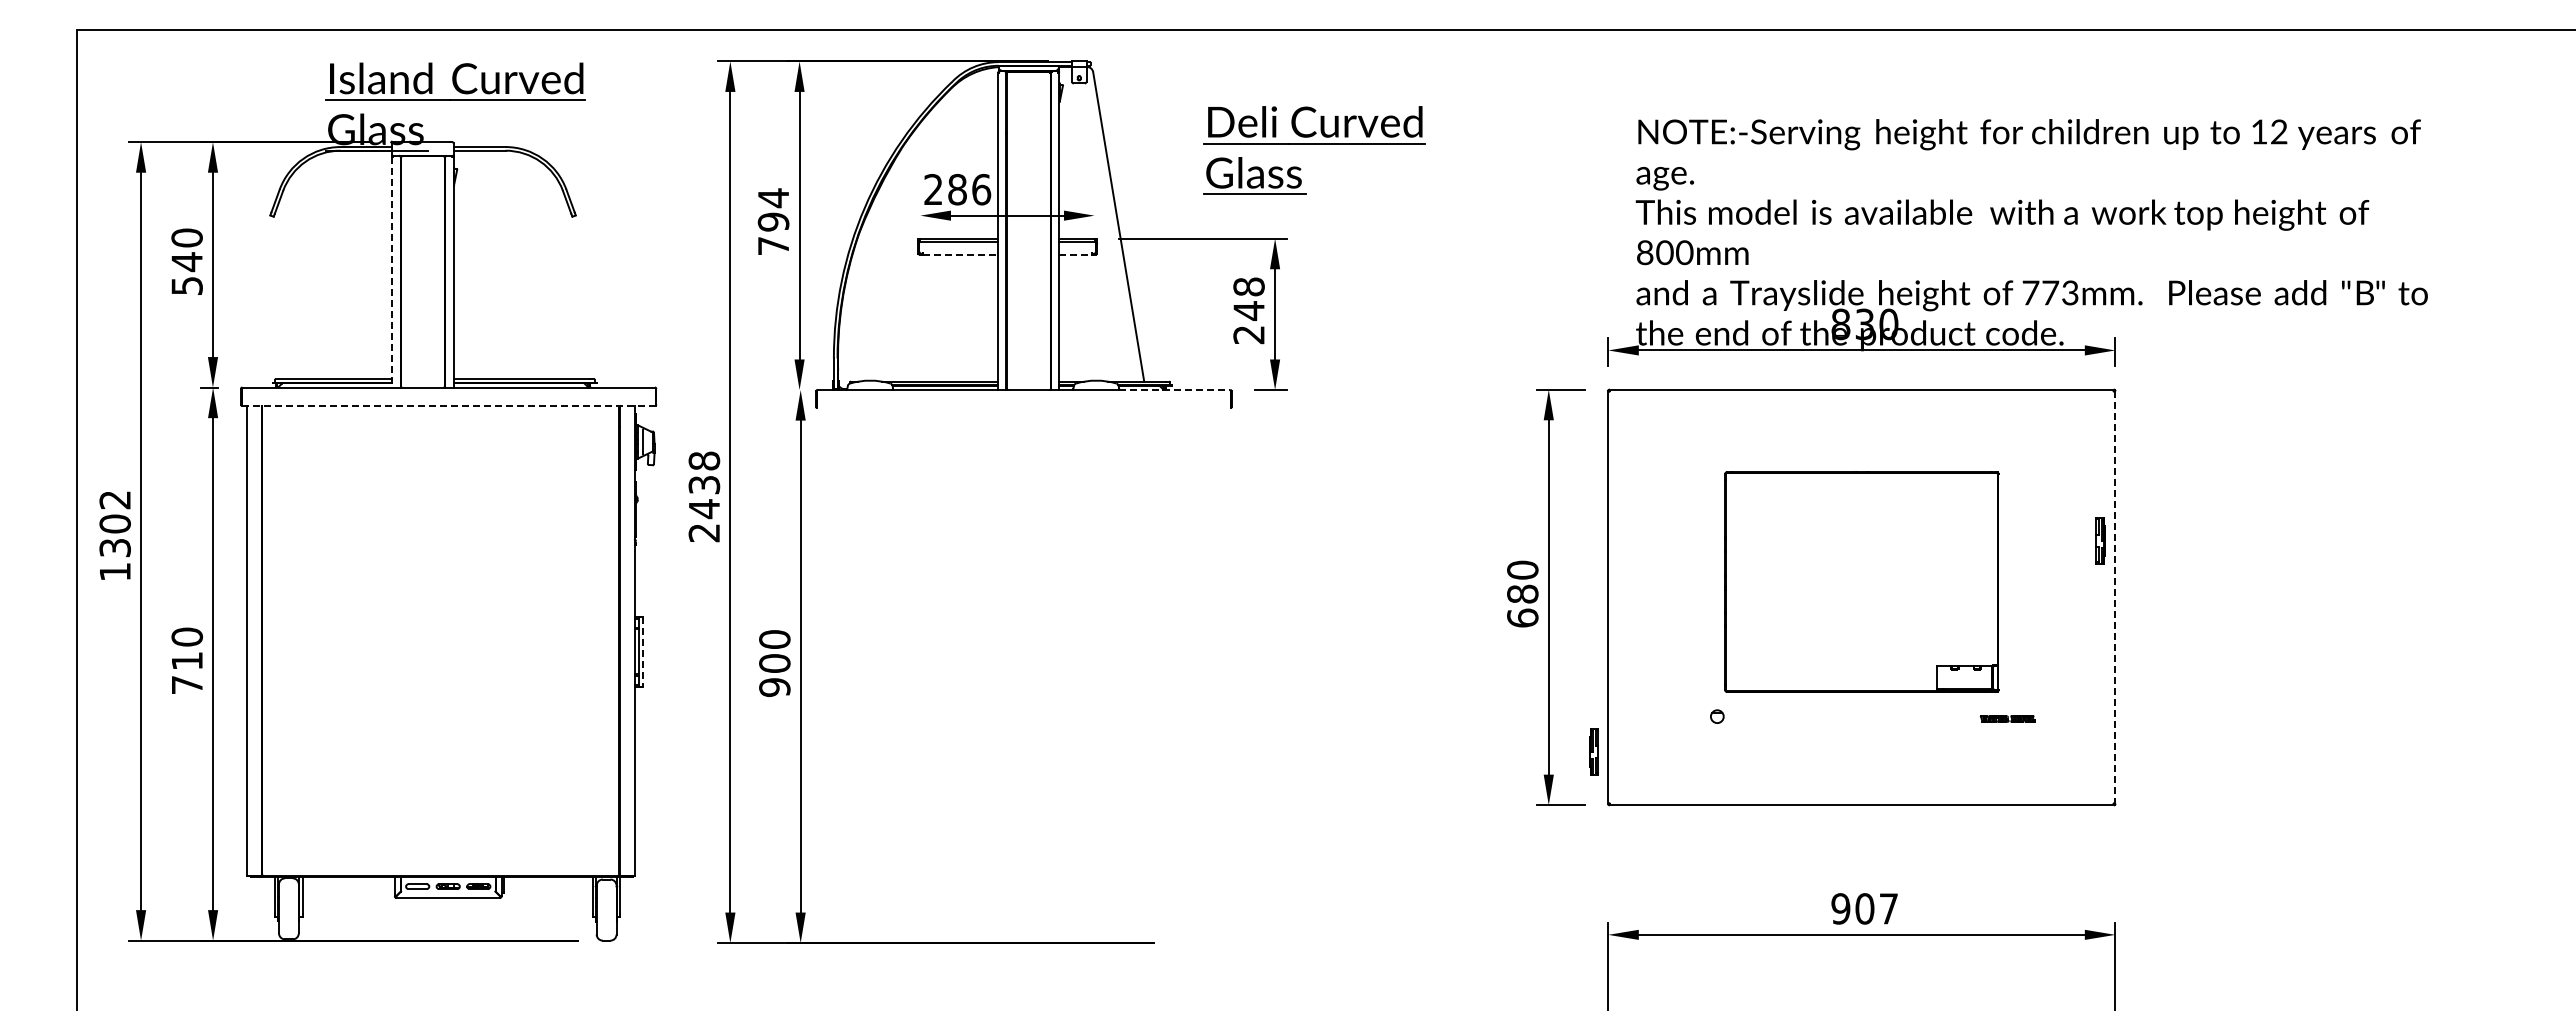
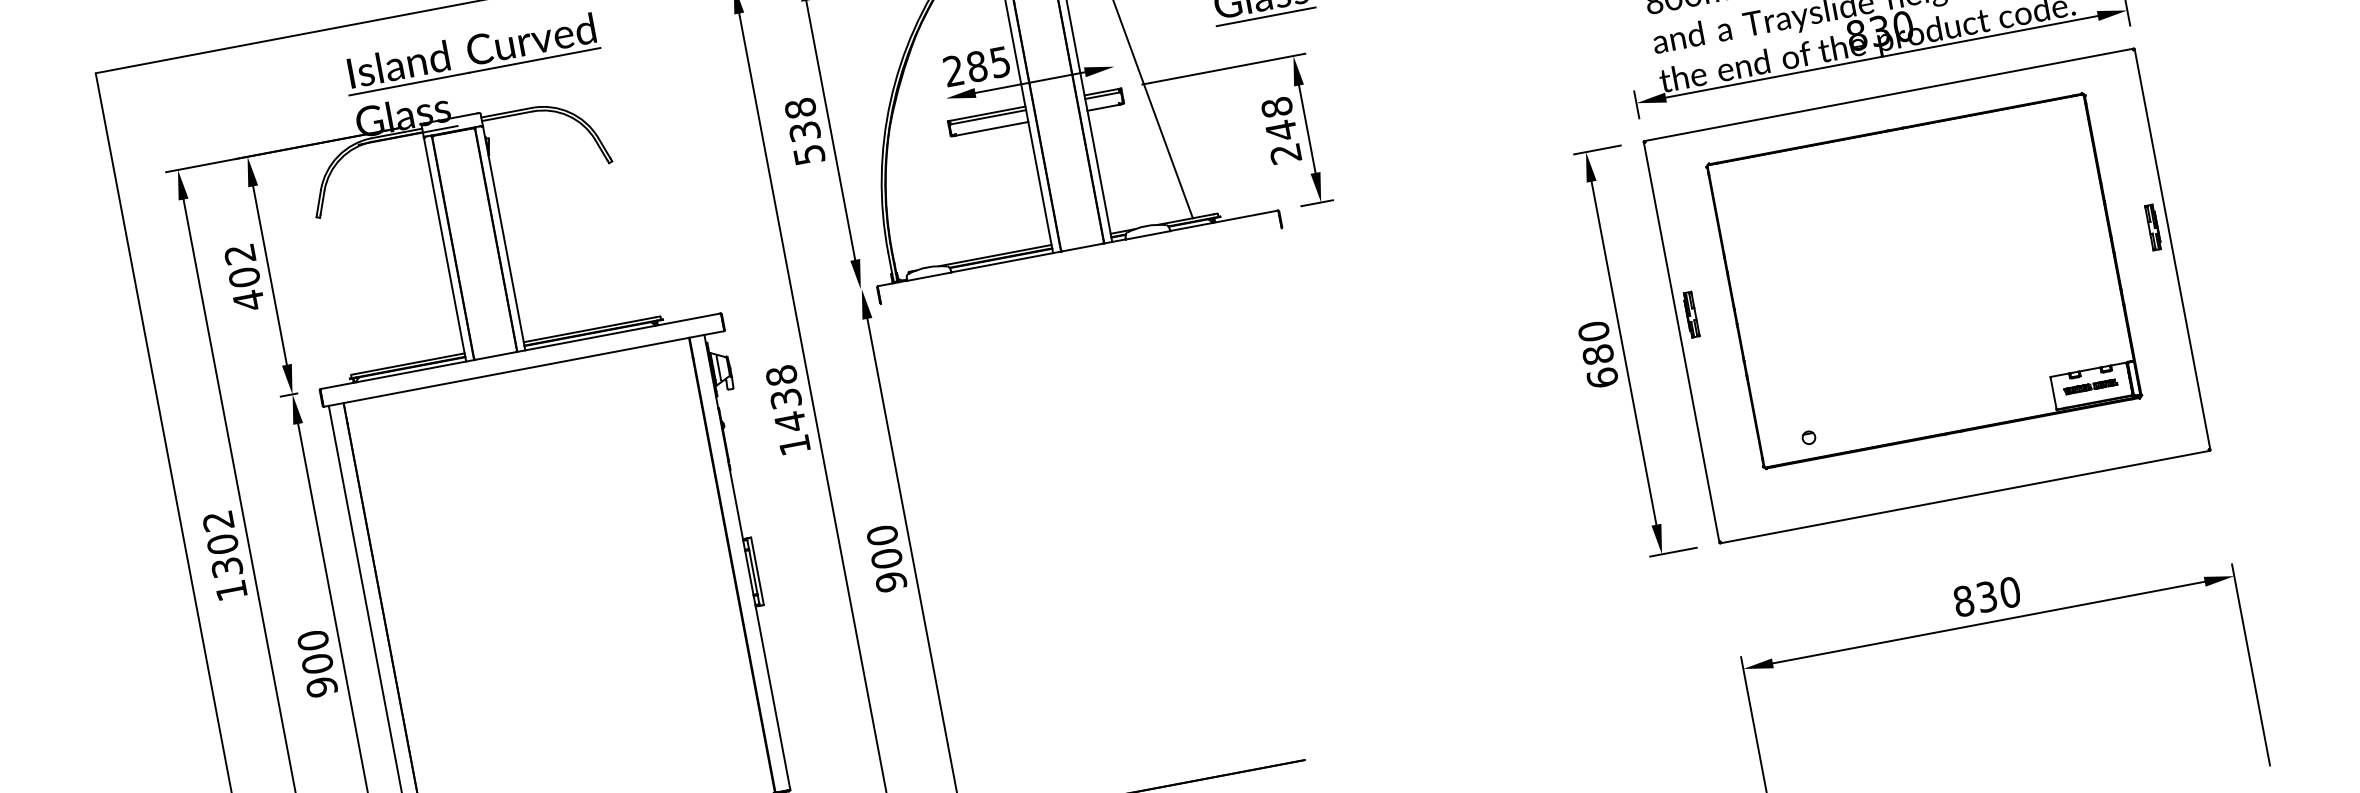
text: (981, 189) -> (1000, 62), 286 -> 285
text: (773, 221) -> (804, 131), 794 -> 538
line: (961, 254) -> (992, 128), dashed -> solid
line: (1076, 254) -> (1104, 107), dashed -> solid
text: (186, 262) -> (243, 278), 540 -> 402
line: (392, 272) -> (445, 250), dashed -> solid
line: (1174, 390) -> (1223, 221), dashed -> solid
line: (448, 405) -> (523, 368), dashed -> solid
text: (703, 533) -> (794, 445), 2438 -> 1438
part: (2100, 540) -> (2153, 227), moved
part: (1861, 581) -> (1923, 280), size x1.43
line: (2115, 597) -> (2172, 249), dashed -> solid
line: (643, 651) -> (757, 571), dashed -> solid
text: (187, 672) -> (319, 674), 710 -> 900
part: (1593, 751) -> (1690, 314), moved
text: (1864, 908) -> (1986, 596), 907 -> 830

